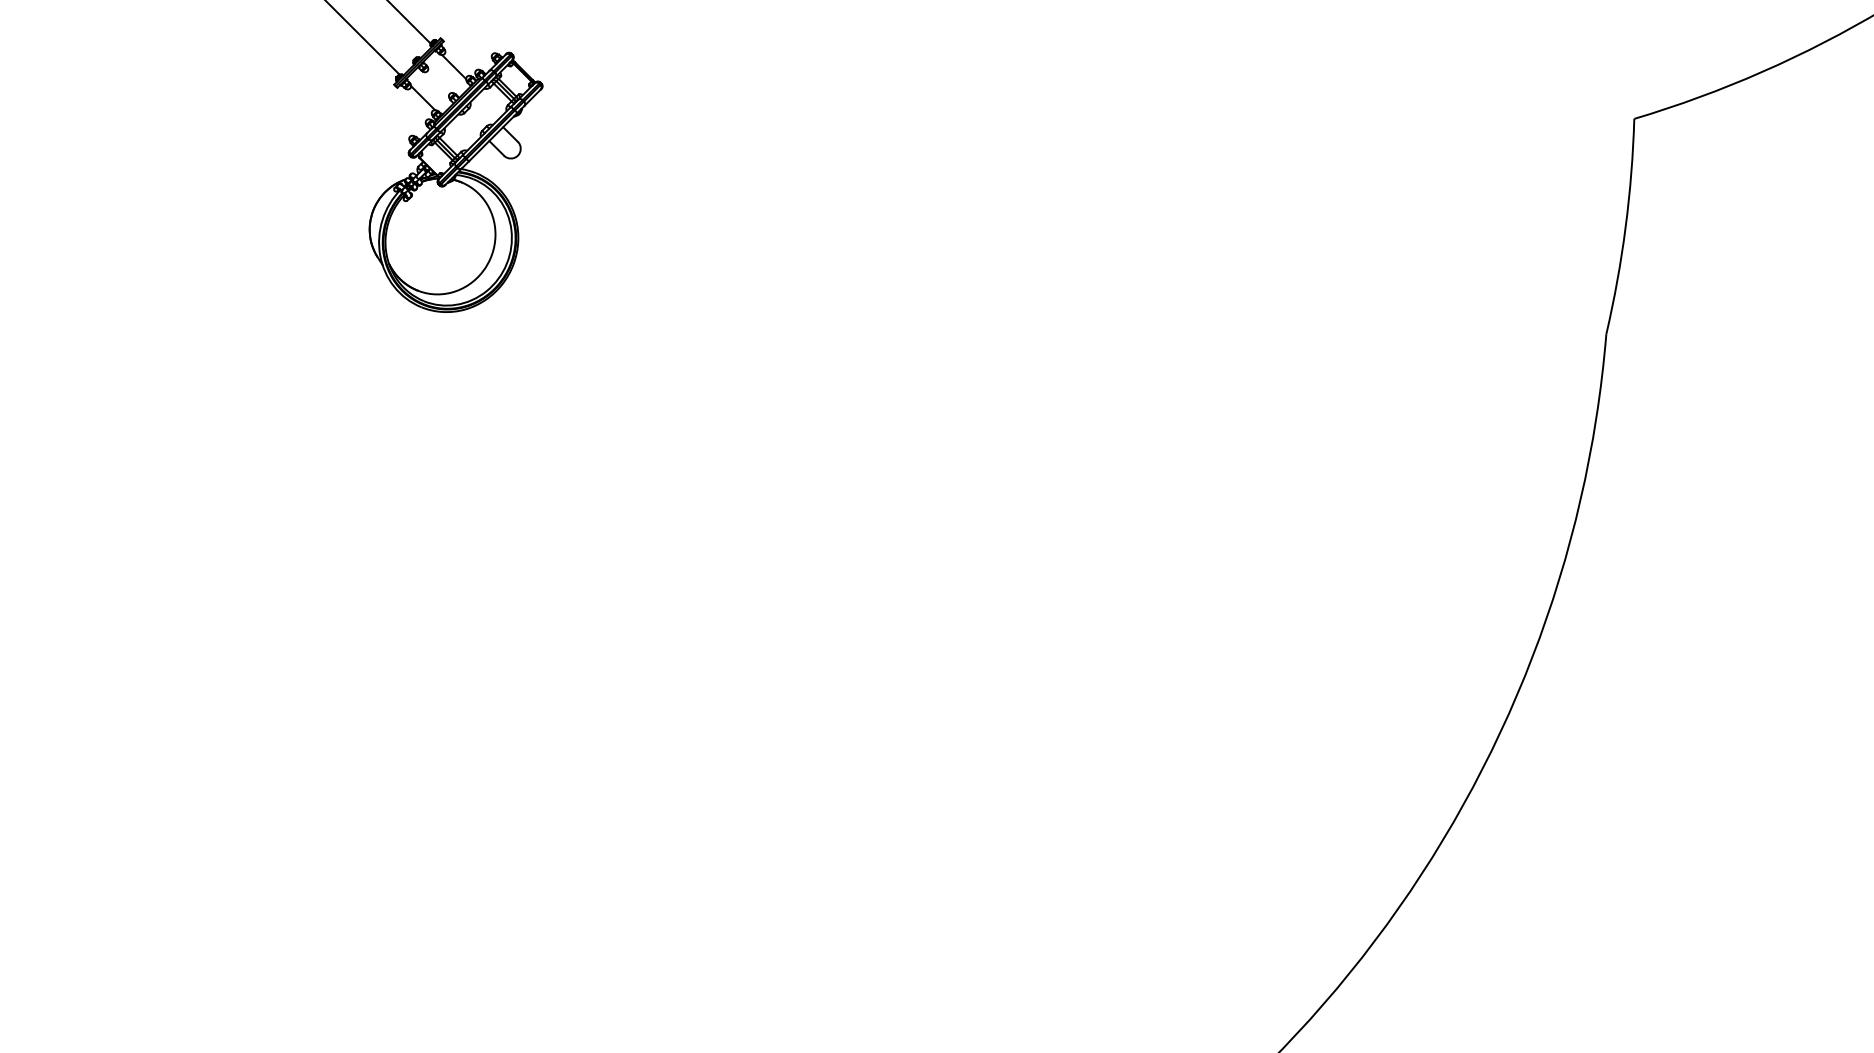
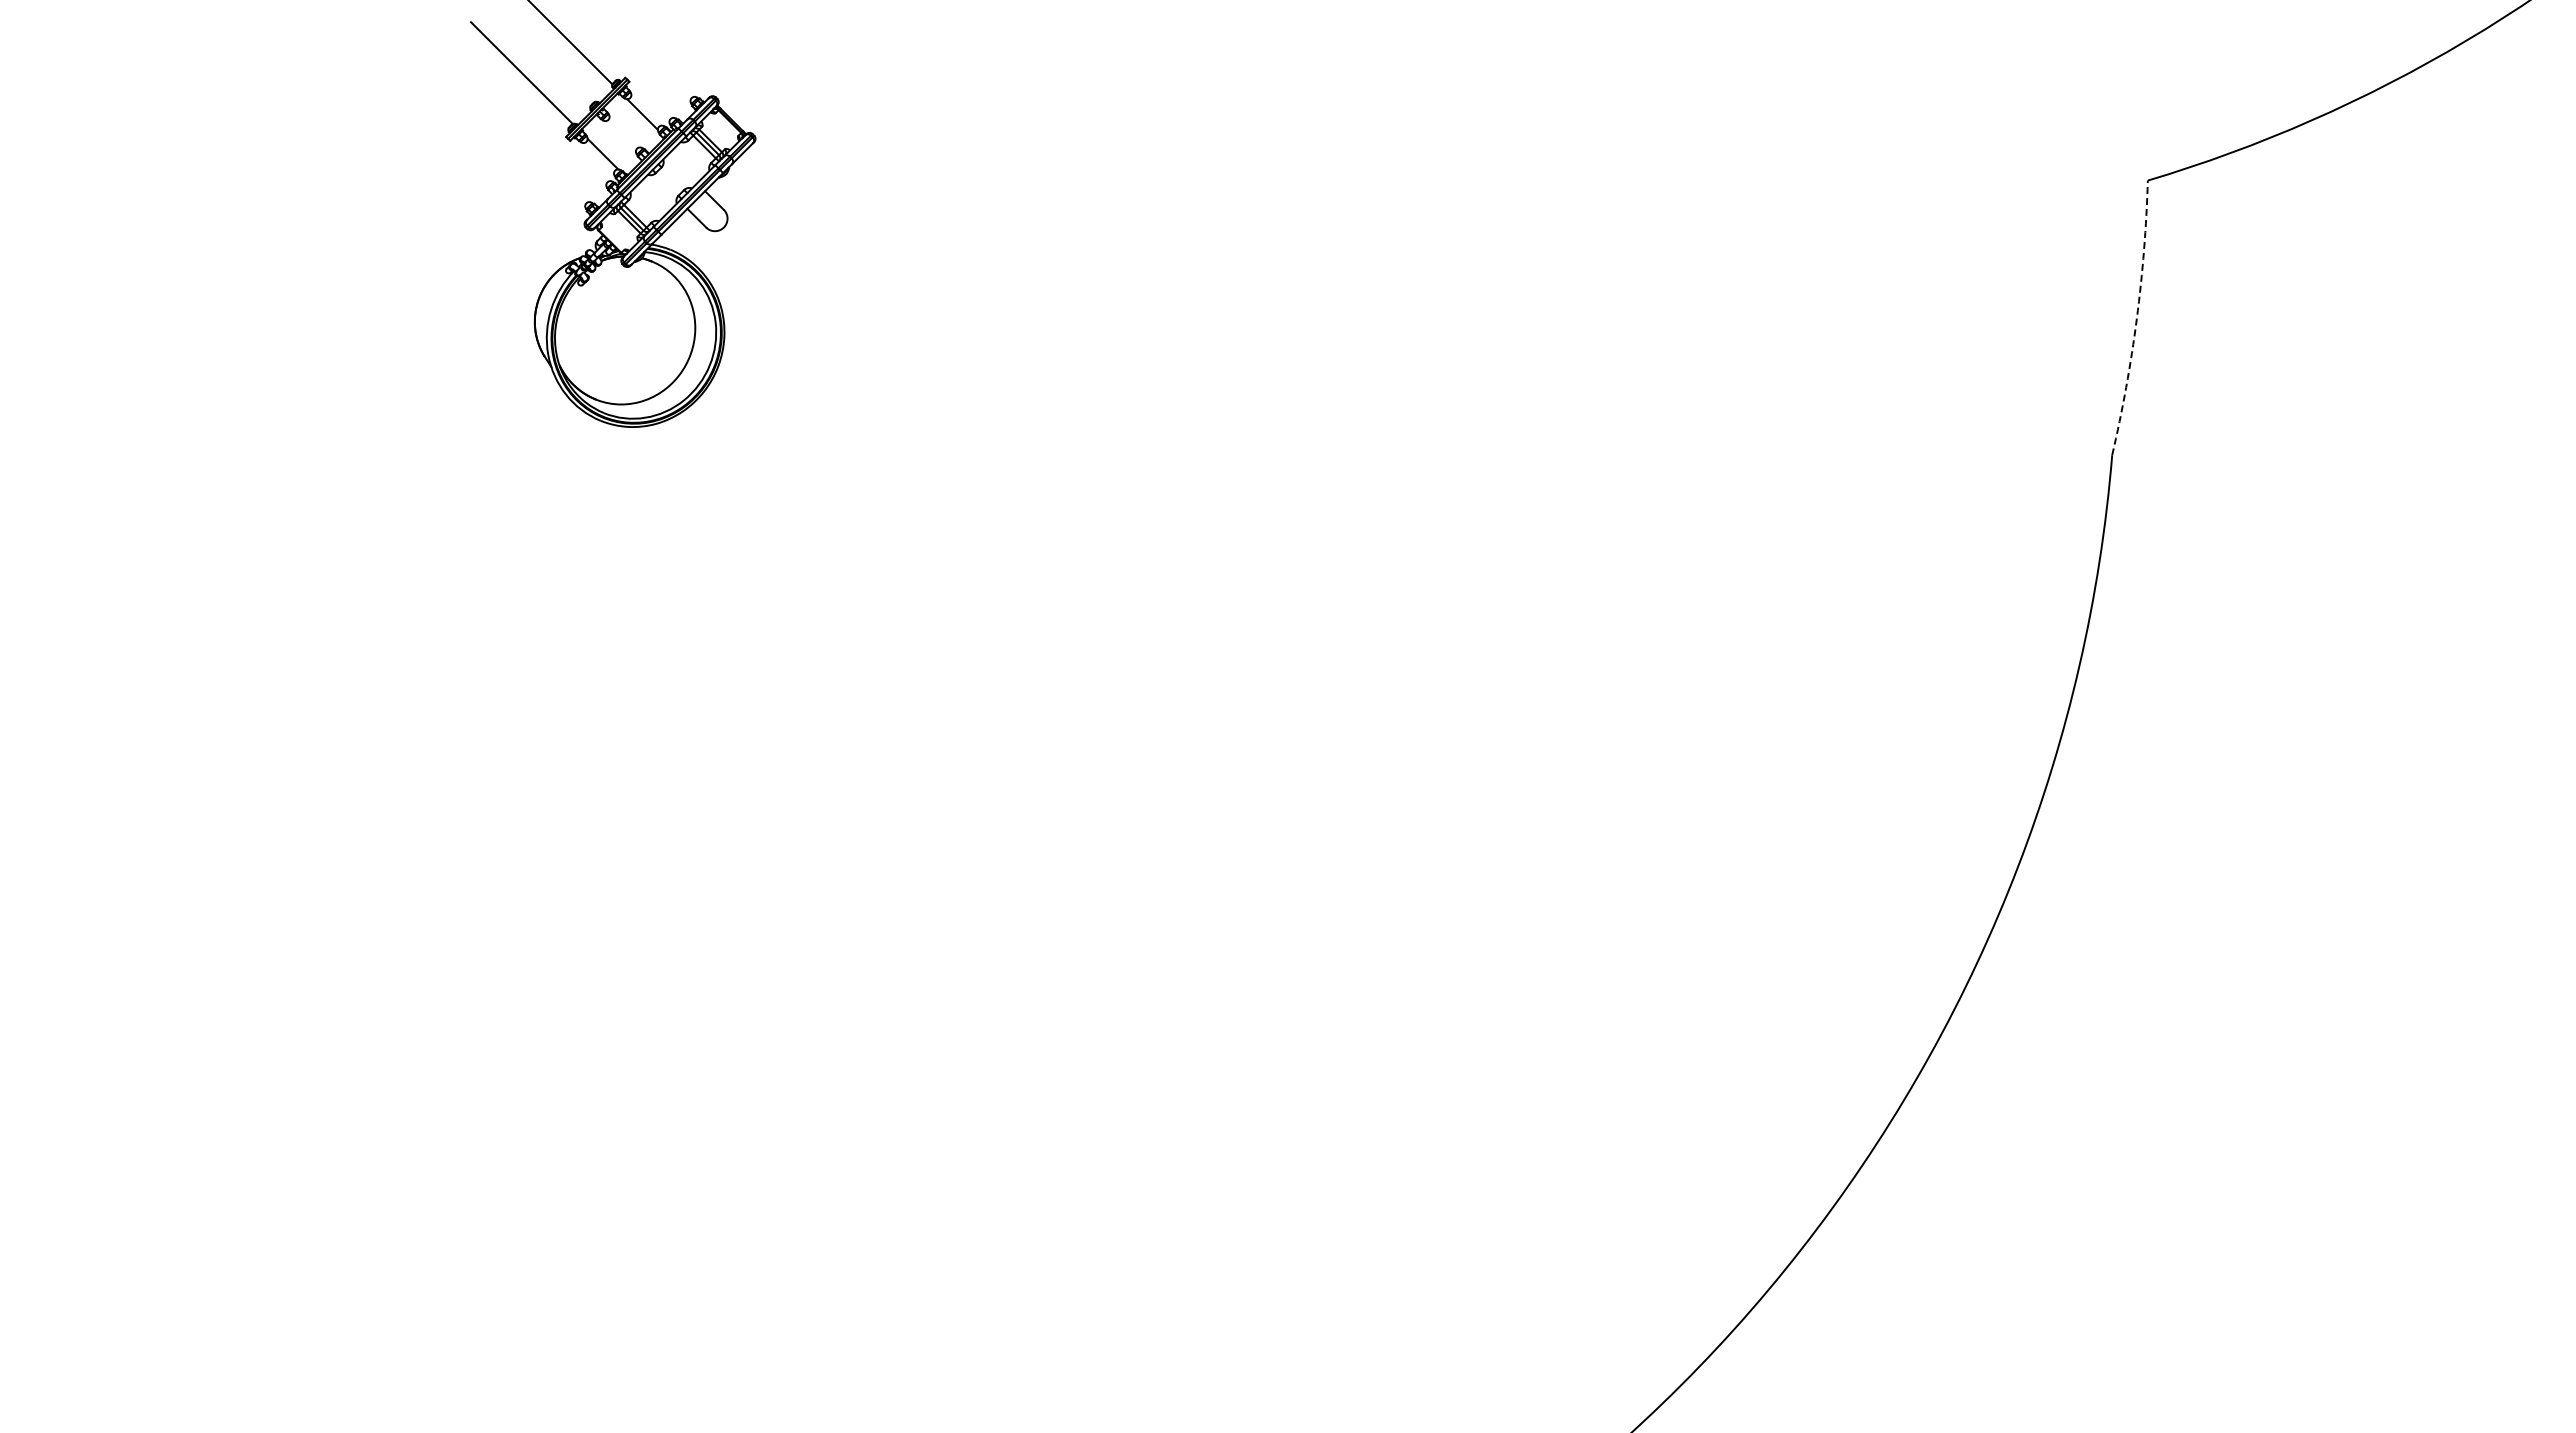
arc: (1625, 227) -> (2136, 318), solid -> dashed

